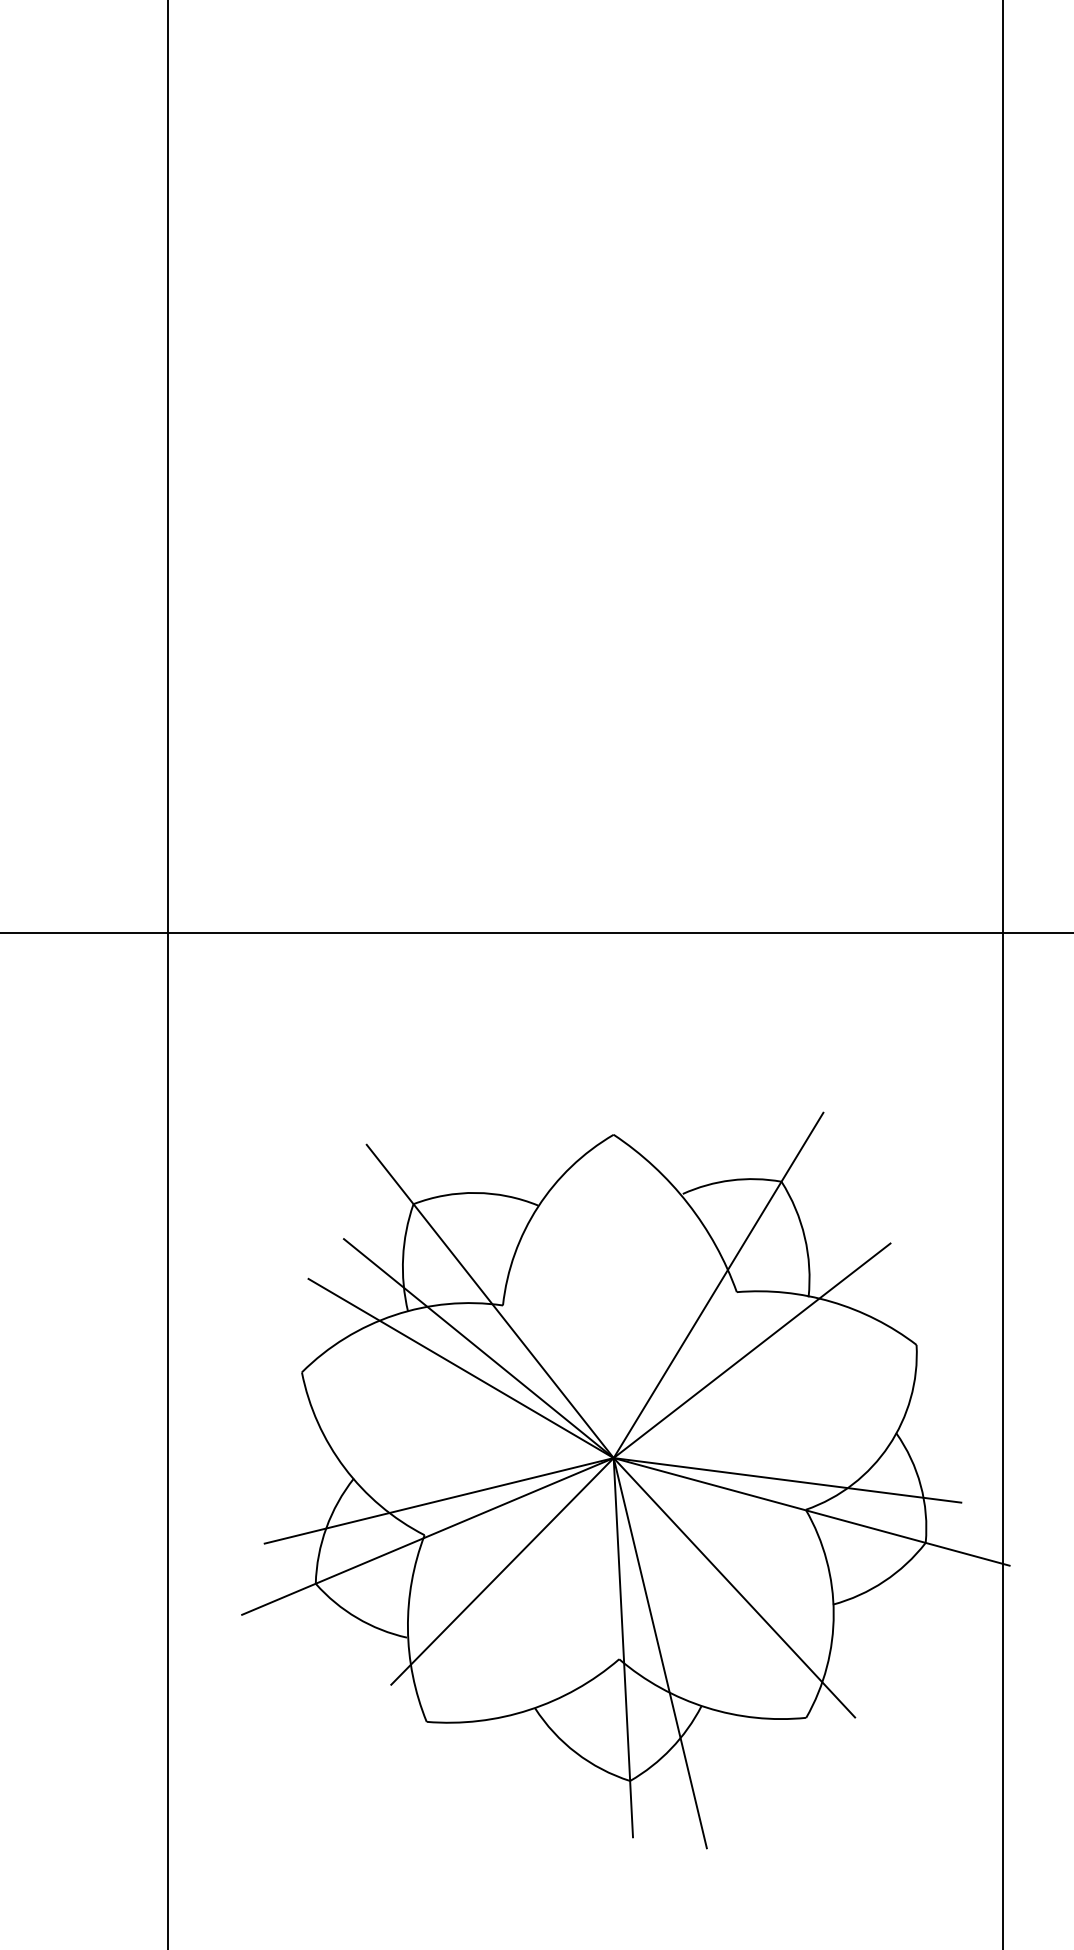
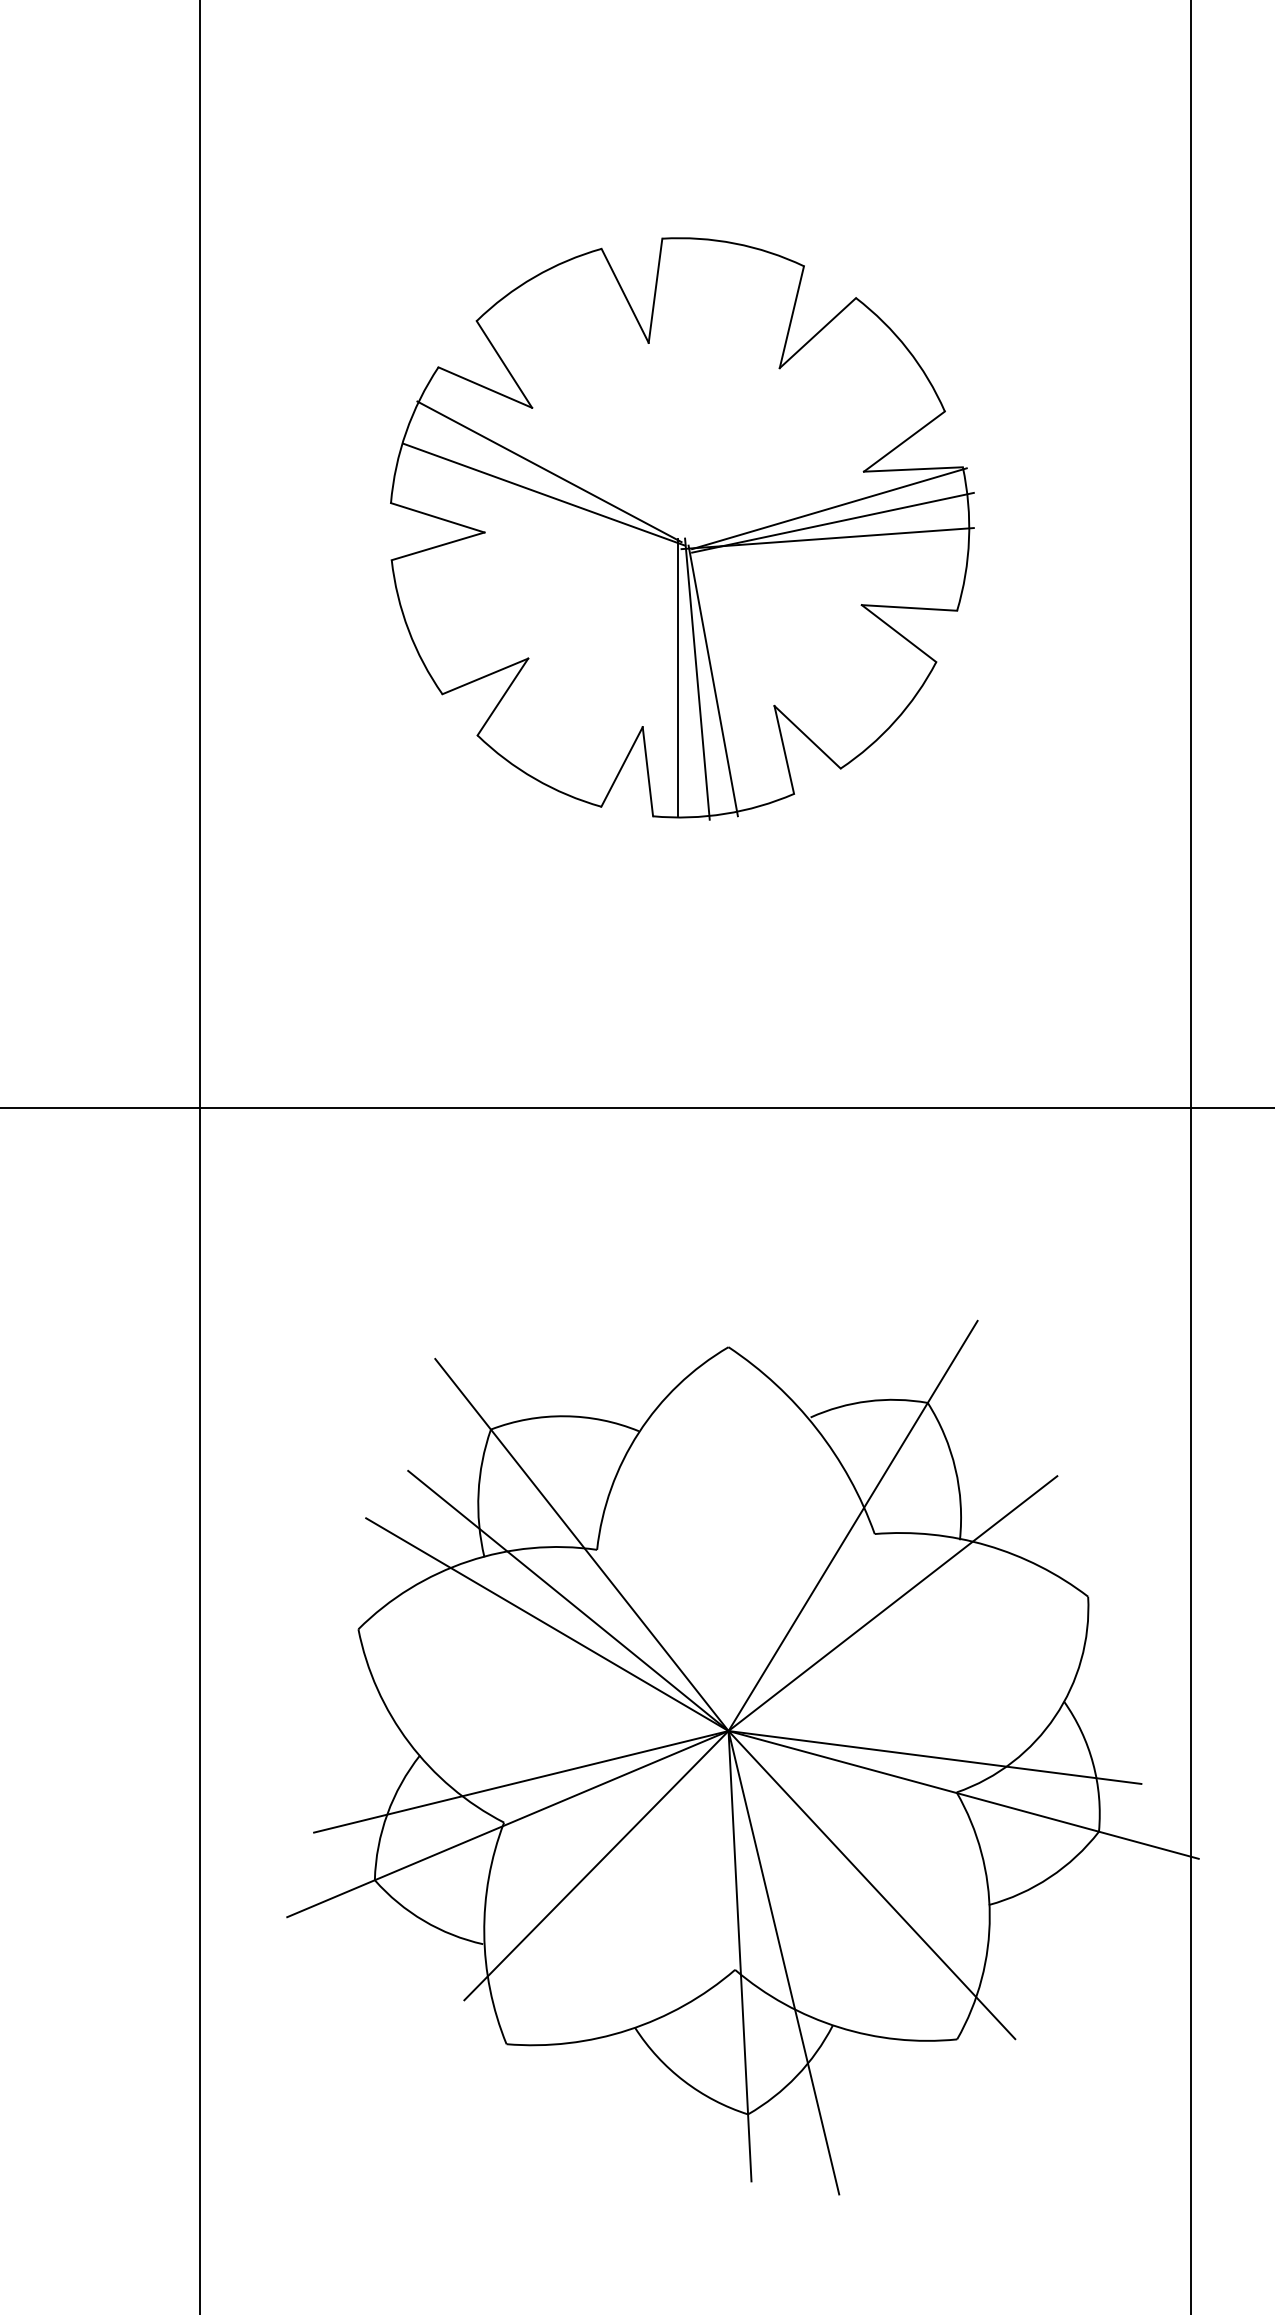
part: (574, 445) -> (682, 528), added

